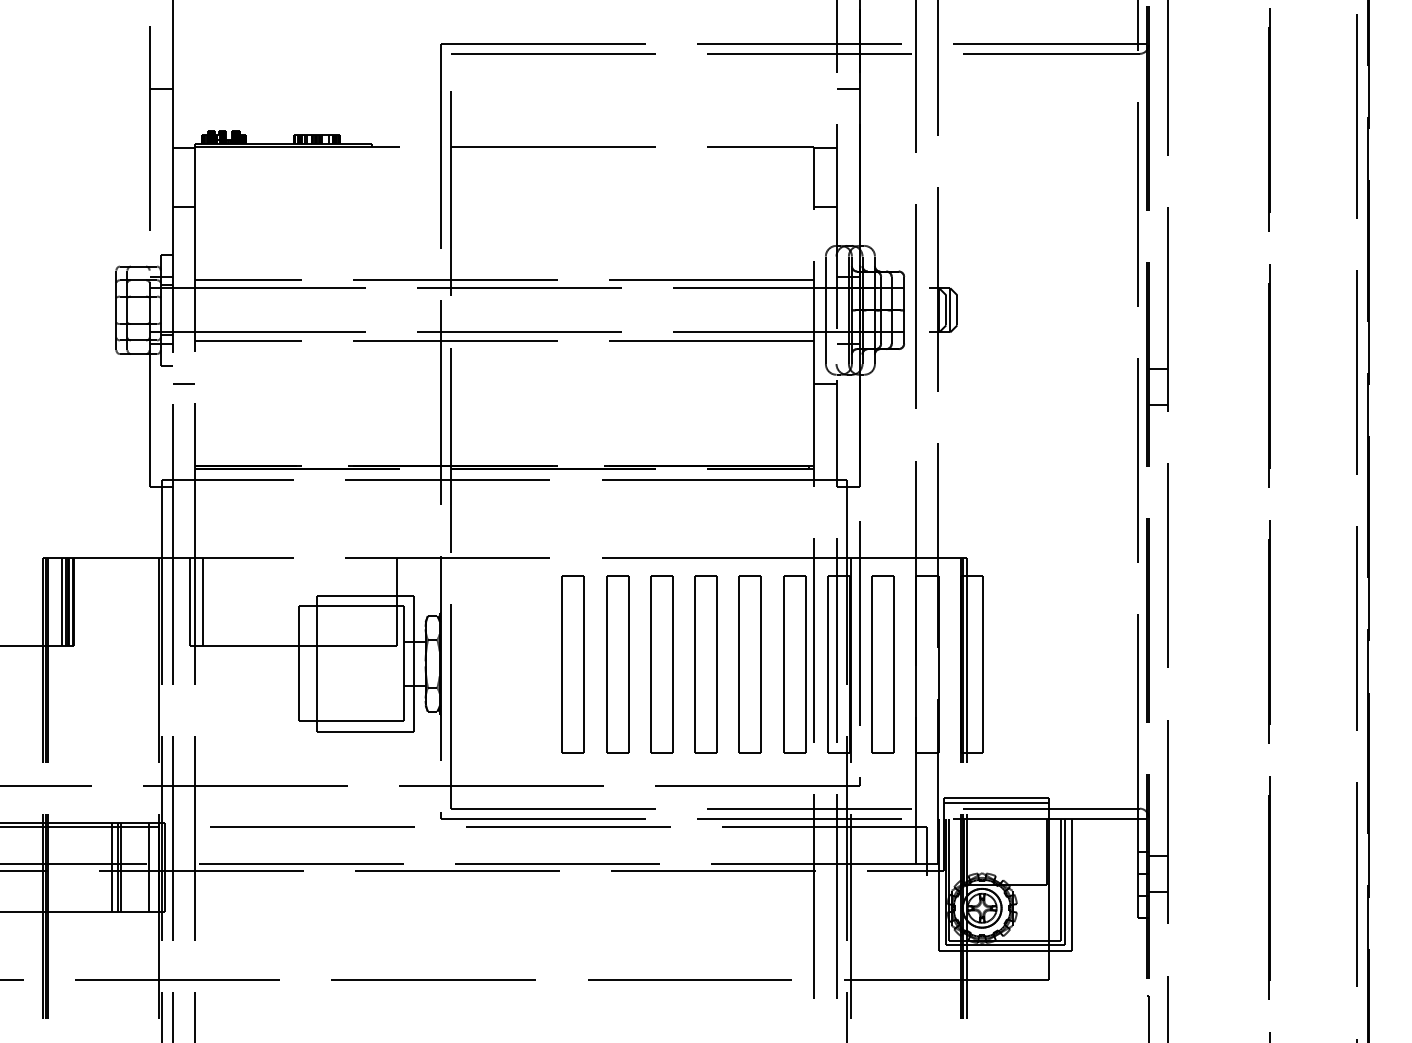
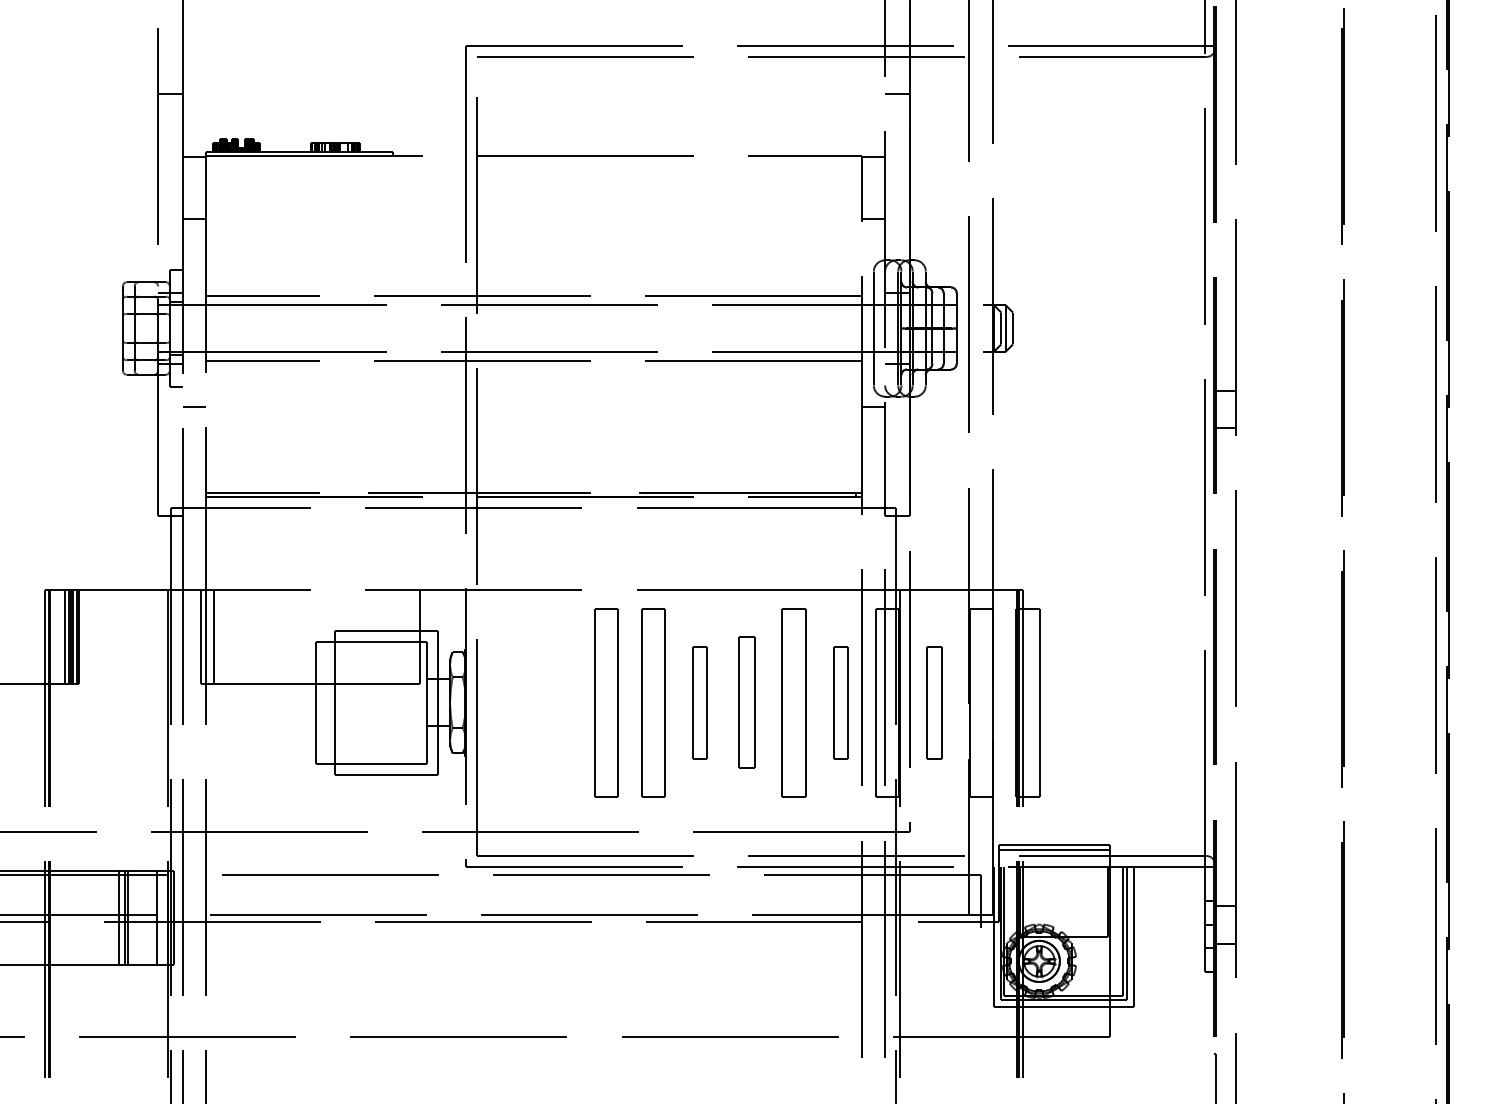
part: (662, 663) -> (700, 702), size x0.6
part: (705, 663) -> (746, 702), size x0.7
part: (794, 663) -> (840, 702), size x0.6
part: (883, 663) -> (934, 702), size x0.6

